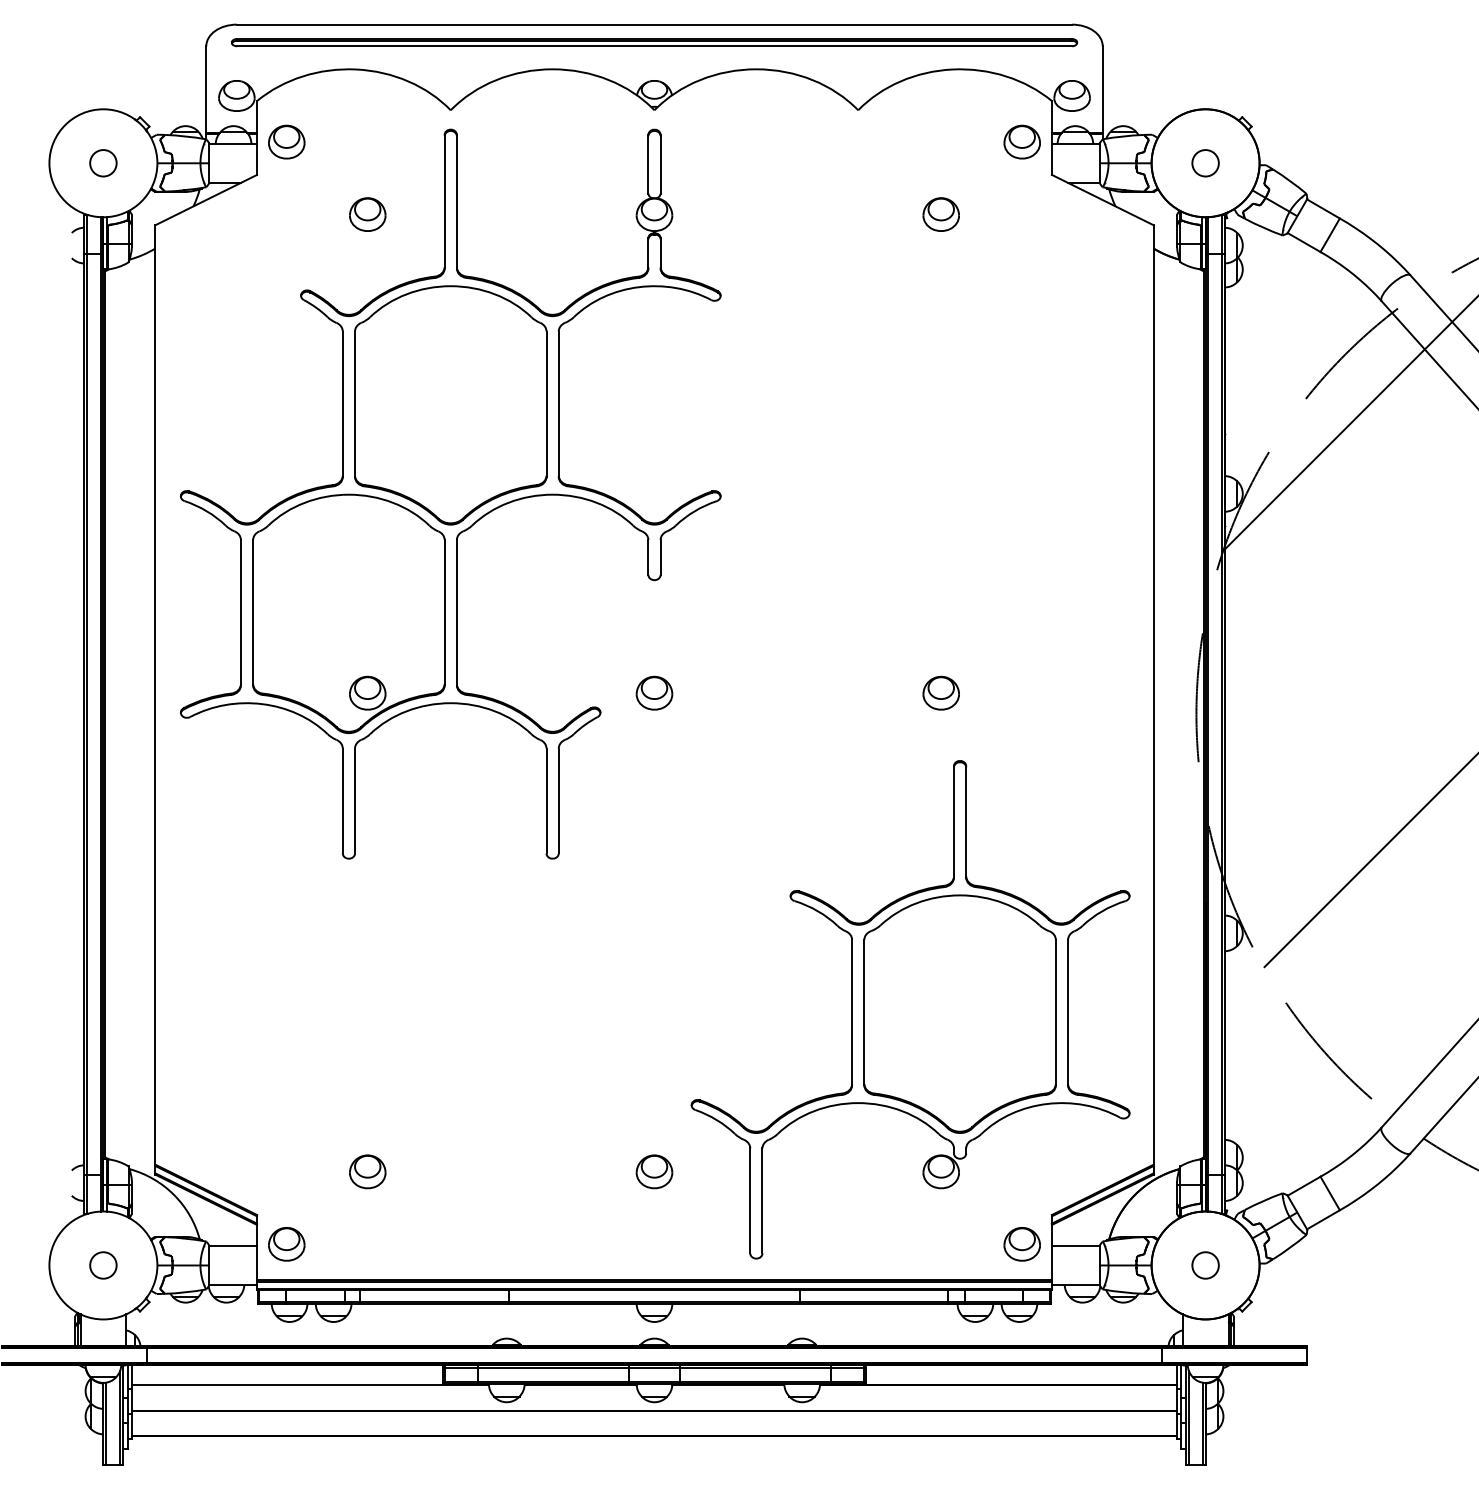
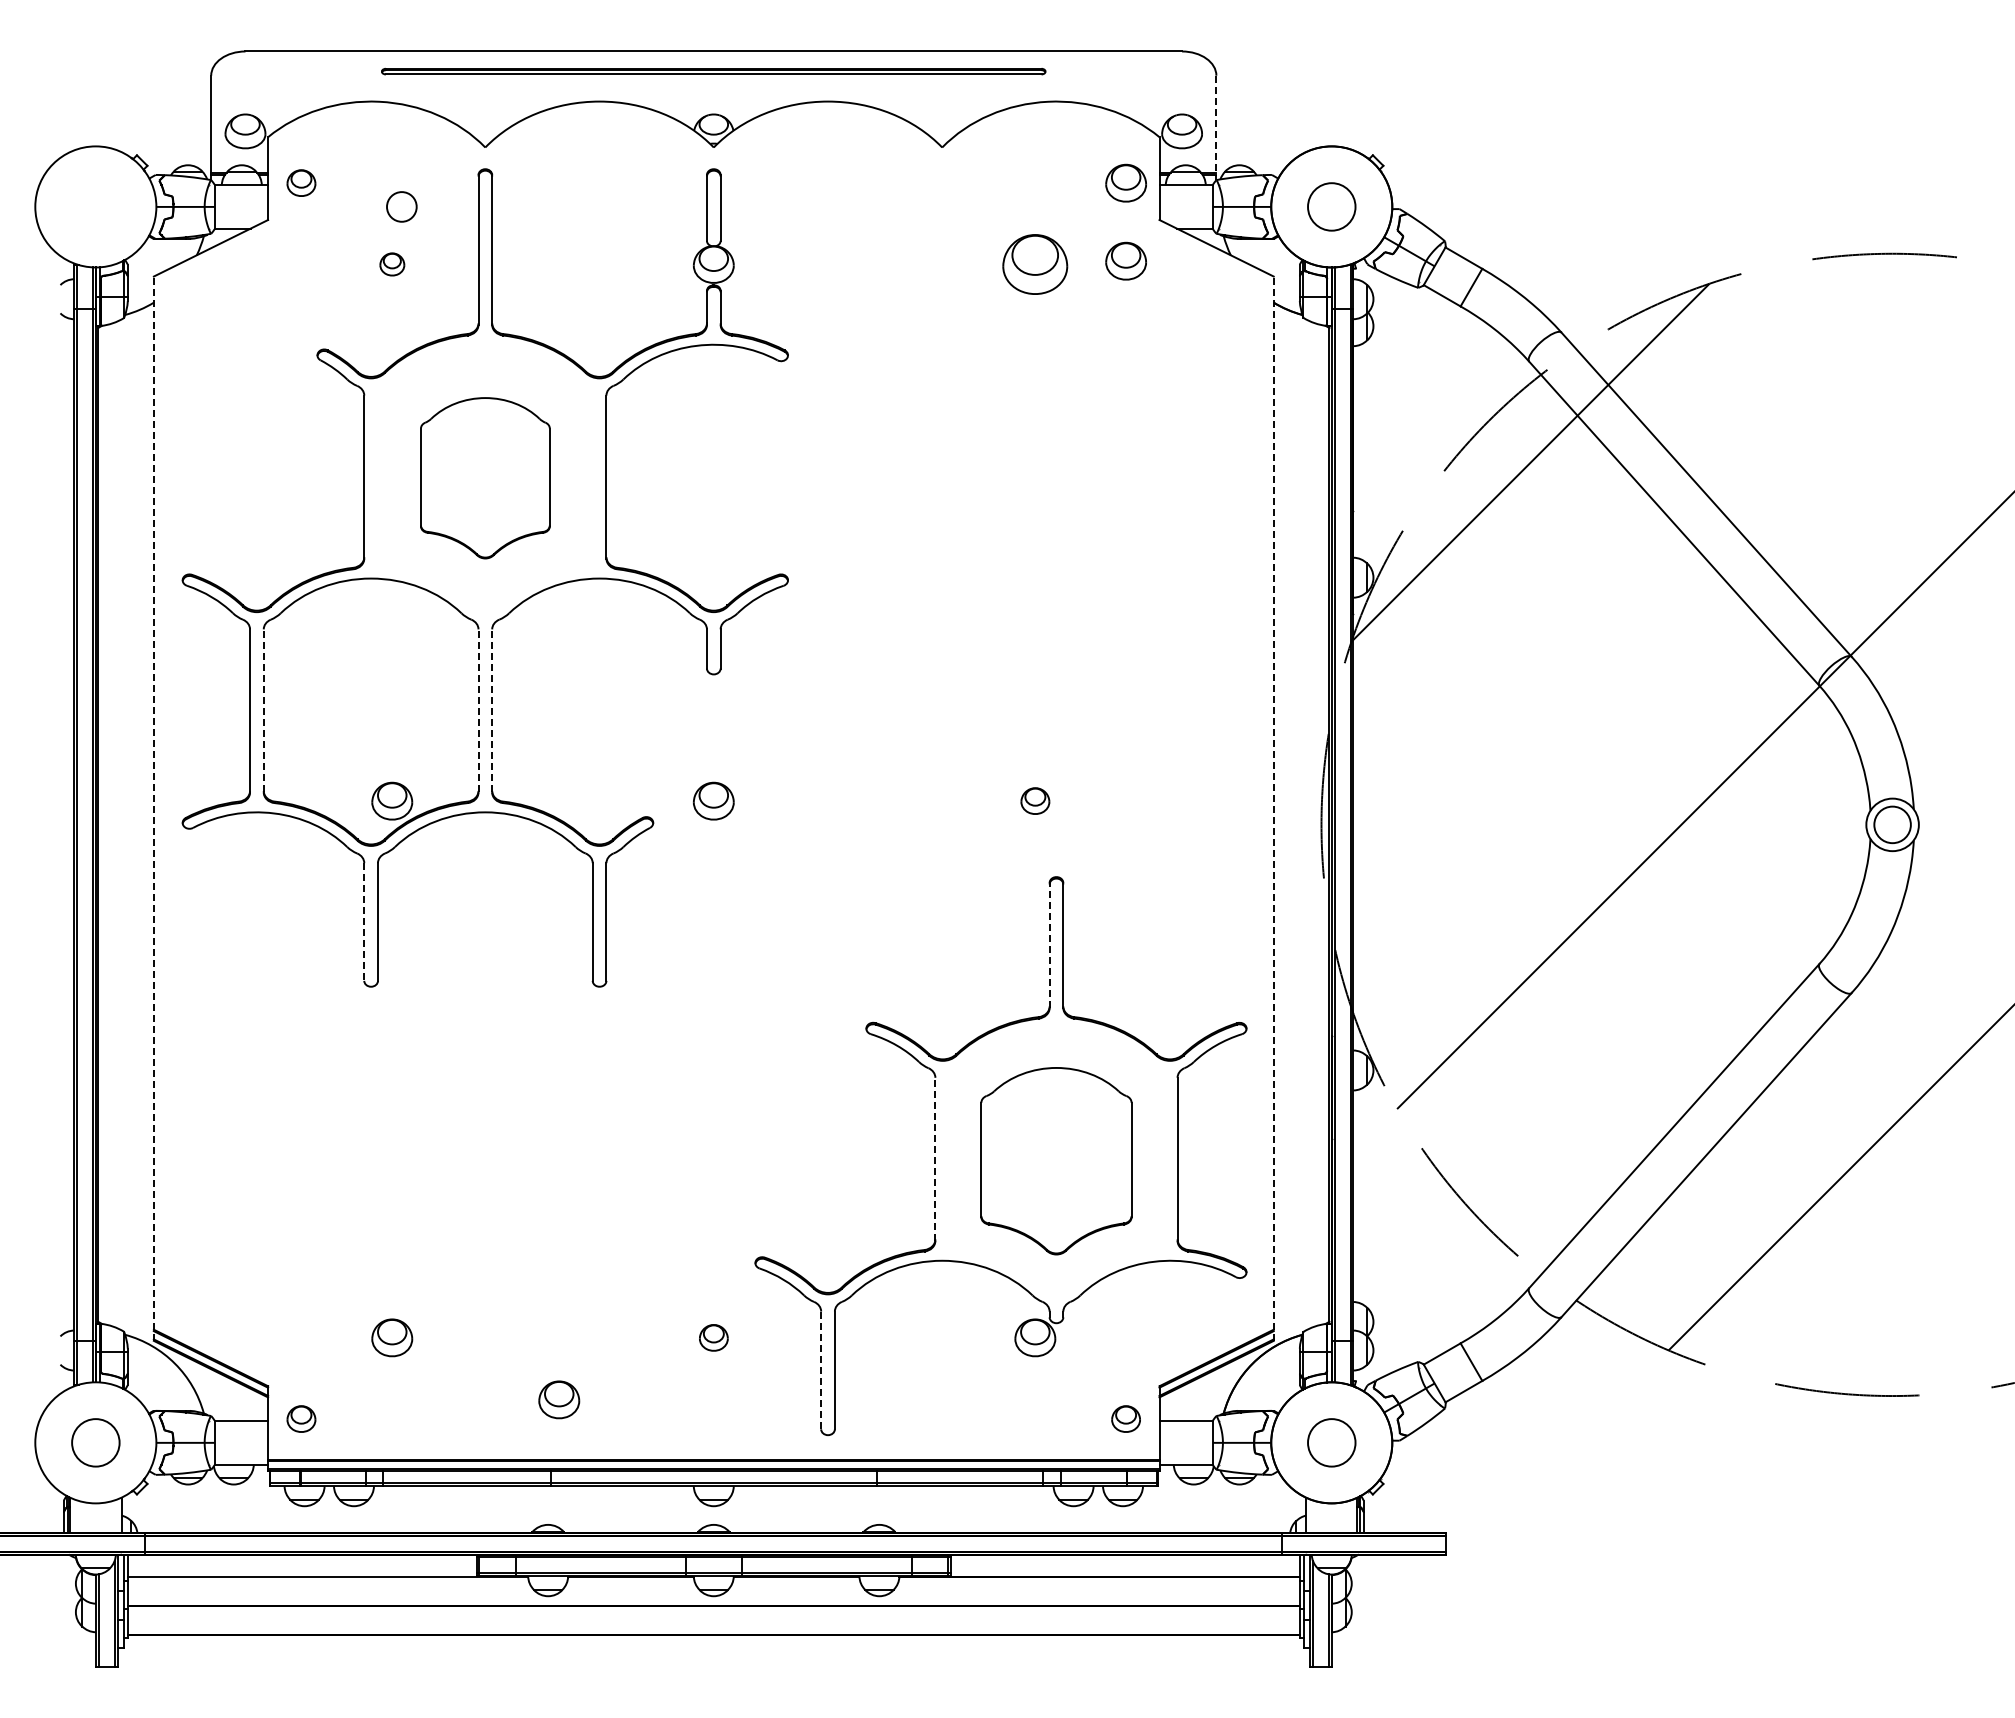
part: (654, 42) -> (713, 71), size x0.7
line: (1102, 93) -> (1216, 128), solid -> dashed
part: (286, 141) -> (301, 182), size x0.7
circle: (103, 162) -> (401, 206), moved
circle: (1205, 162) -> (1331, 206), size x1.6
part: (1021, 211) -> (1125, 260), added
part: (367, 214) -> (392, 264), size x0.6
part: (941, 214) -> (1035, 264), size x1.6
part: (450, 404) -> (485, 477), size x0.6
line: (252, 612) -> (263, 710), solid -> dashed
line: (444, 612) -> (478, 710), solid -> dashed
line: (457, 612) -> (492, 710), solid -> dashed
part: (941, 692) -> (1035, 800), size x0.7
line: (154, 699) -> (153, 808), solid -> dashed
line: (1153, 699) -> (1273, 808), solid -> dashed
line: (342, 801) -> (364, 922), solid -> dashed
line: (953, 821) -> (1049, 944), solid -> dashed
line: (852, 1012) -> (935, 1159), solid -> dashed
part: (960, 1014) -> (1056, 1161), size x0.7
part: (654, 1171) -> (713, 1337), size x0.7
line: (750, 1200) -> (821, 1370), solid -> dashed
part: (516, 1226) -> (559, 1399), added
part: (286, 1243) -> (301, 1418), size x0.7
part: (1021, 1243) -> (1125, 1418), size x0.7
circle: (103, 1265) -> (95, 1442), size x1.6
circle: (1205, 1265) -> (1331, 1442), size x1.6

